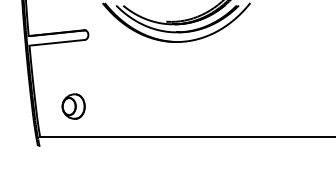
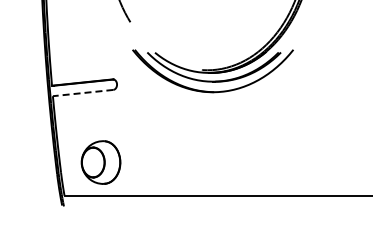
line: (56, 43) -> (82, 93), solid -> dashed
part: (73, 106) -> (100, 162), size x1.6

